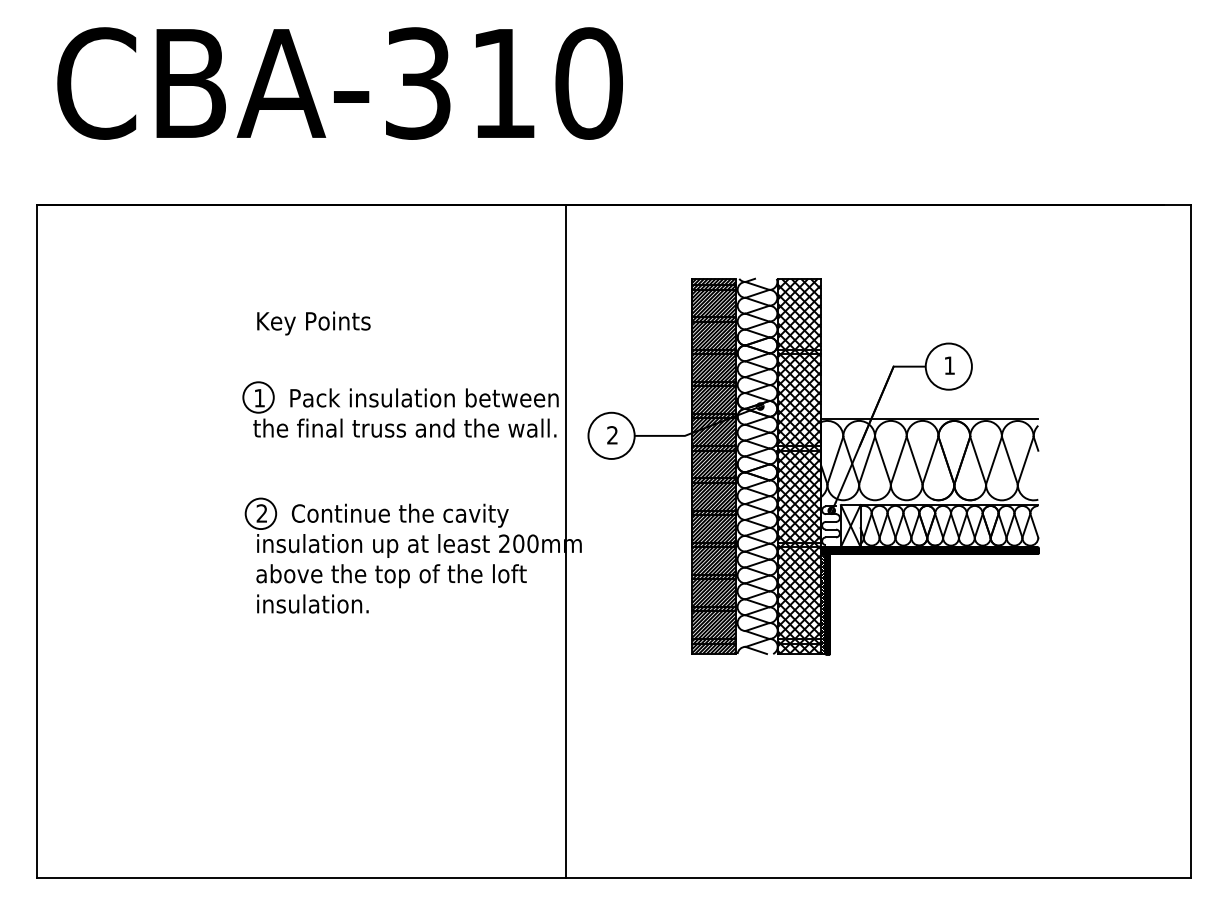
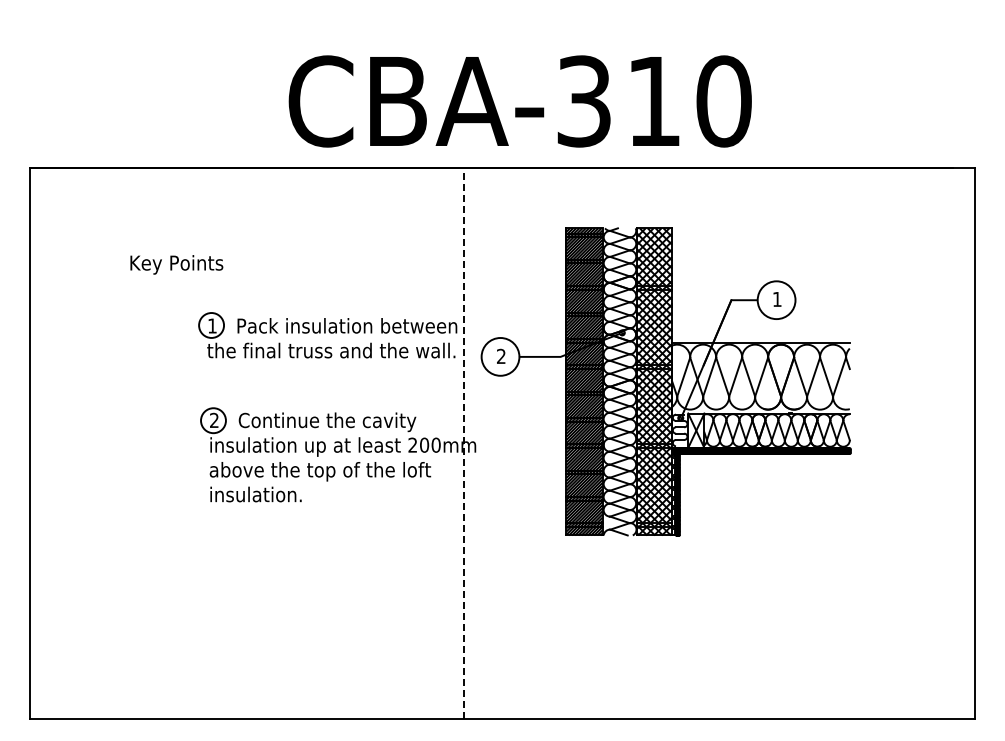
text: (339, 83) -> (519, 101), moved
text: (313, 323) -> (176, 264), moved
line: (566, 540) -> (463, 442), solid -> dashed

